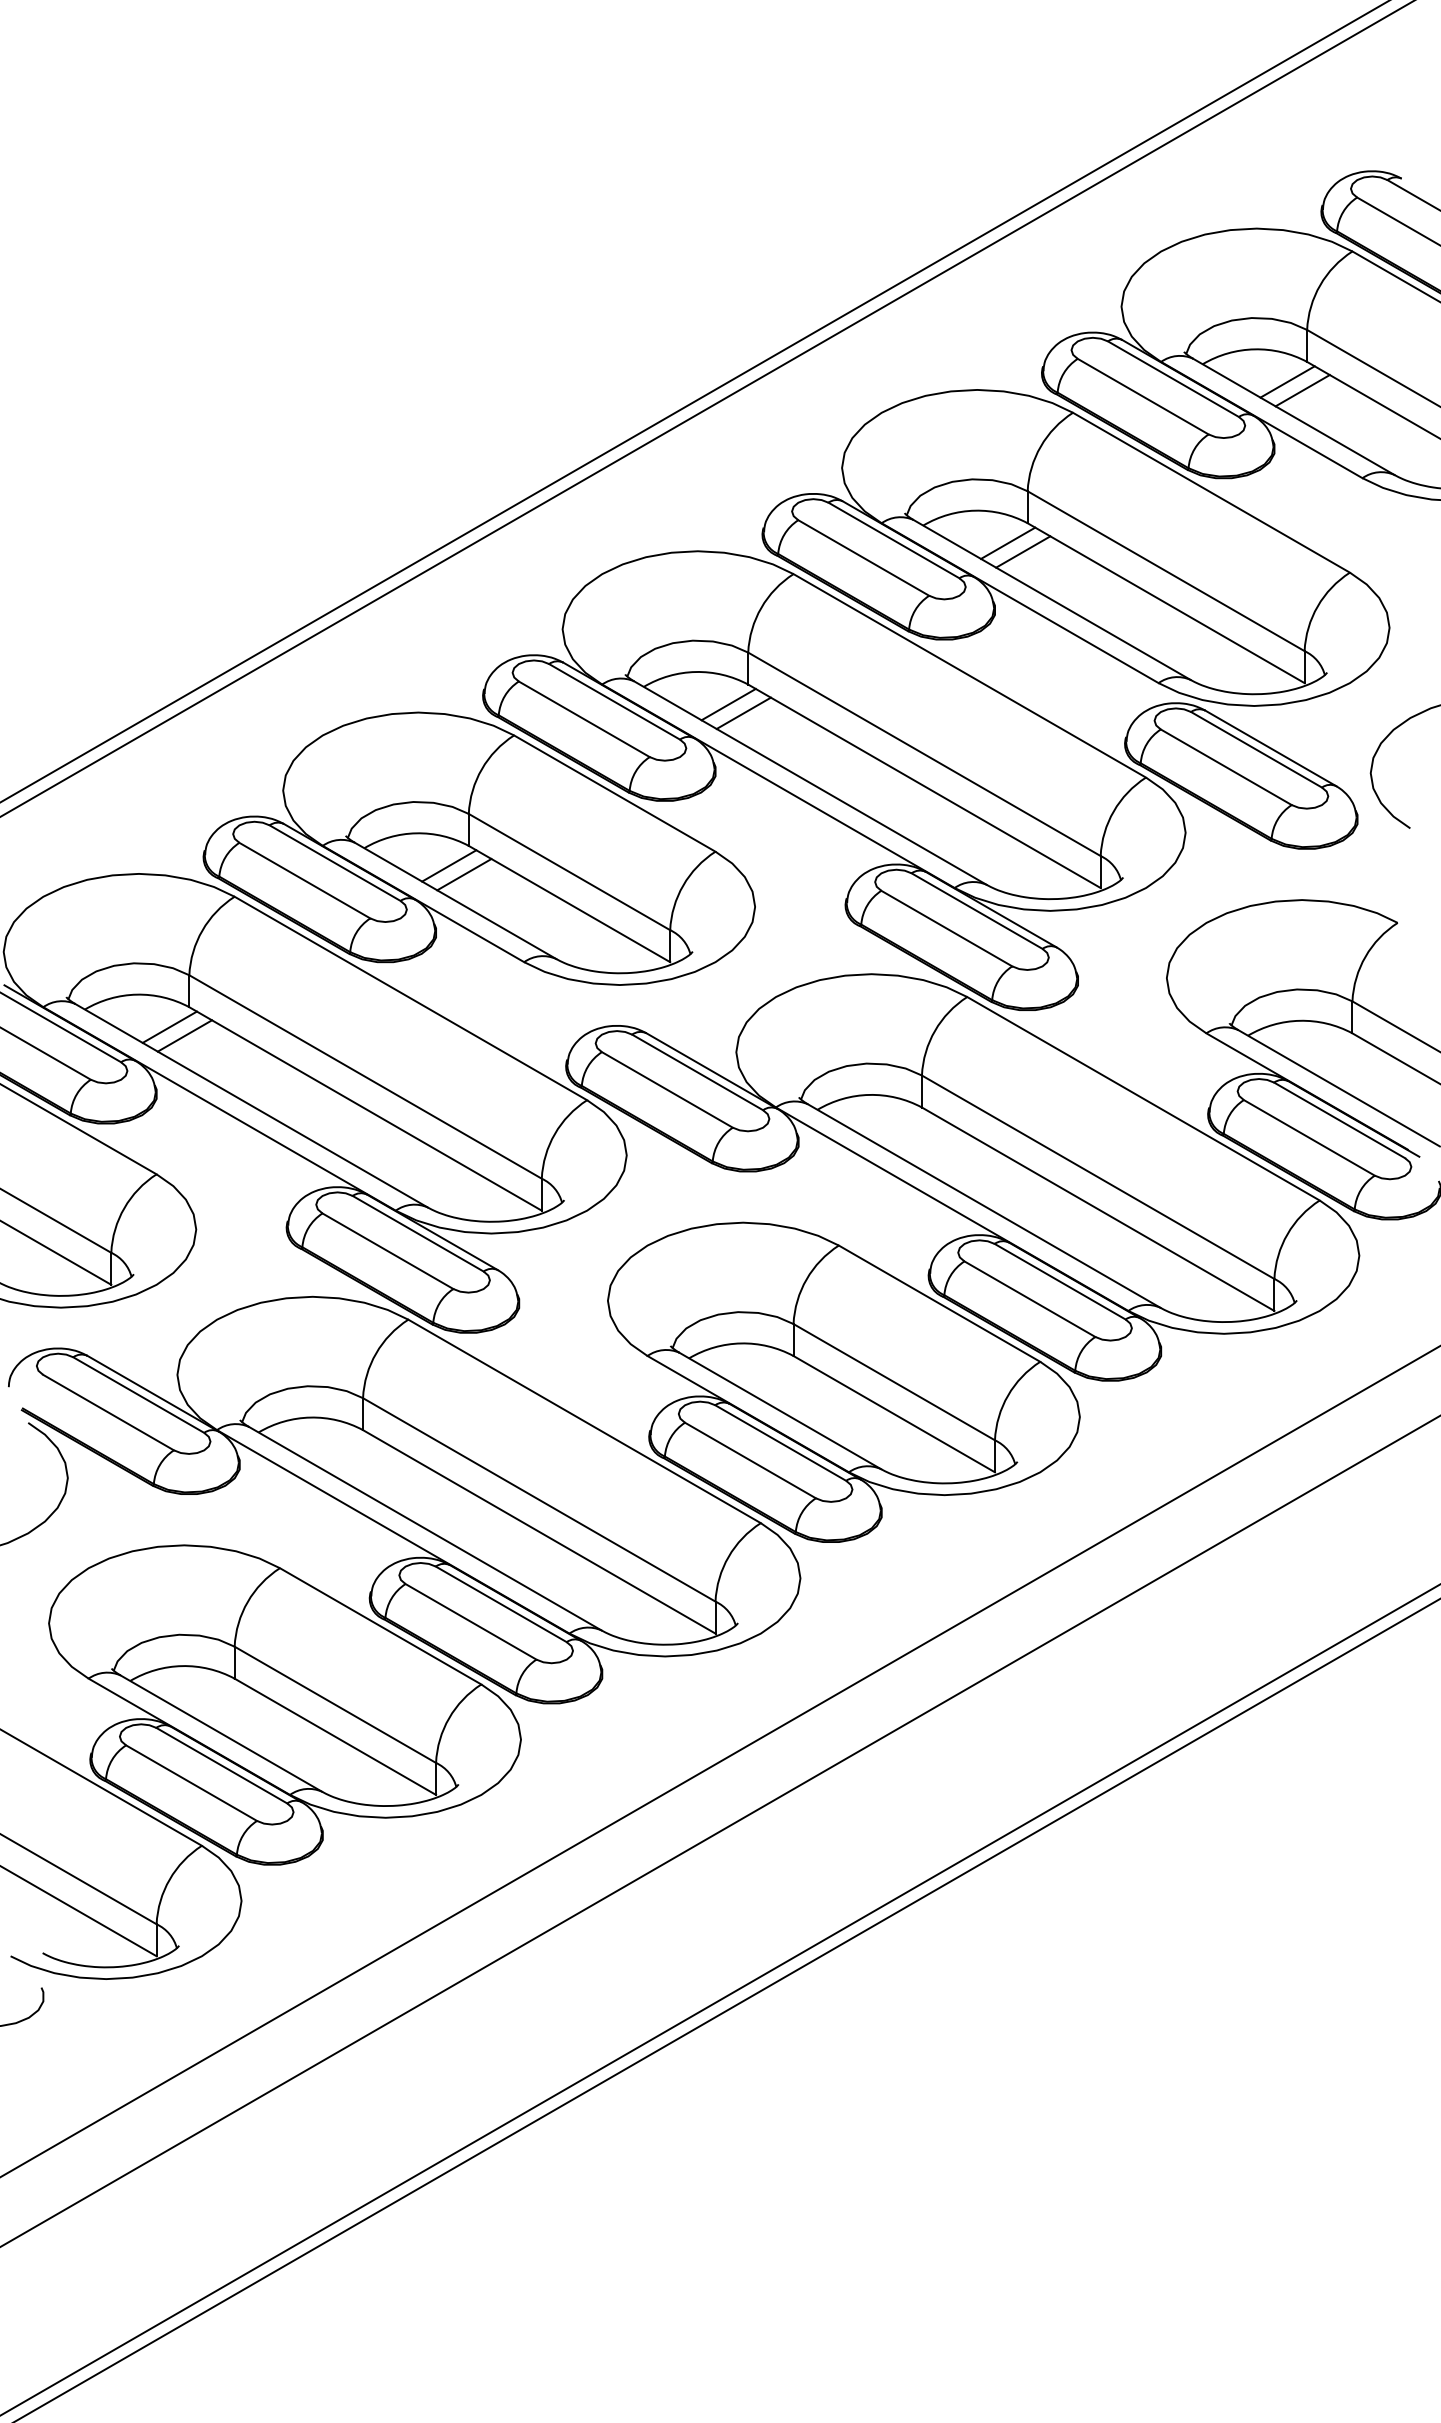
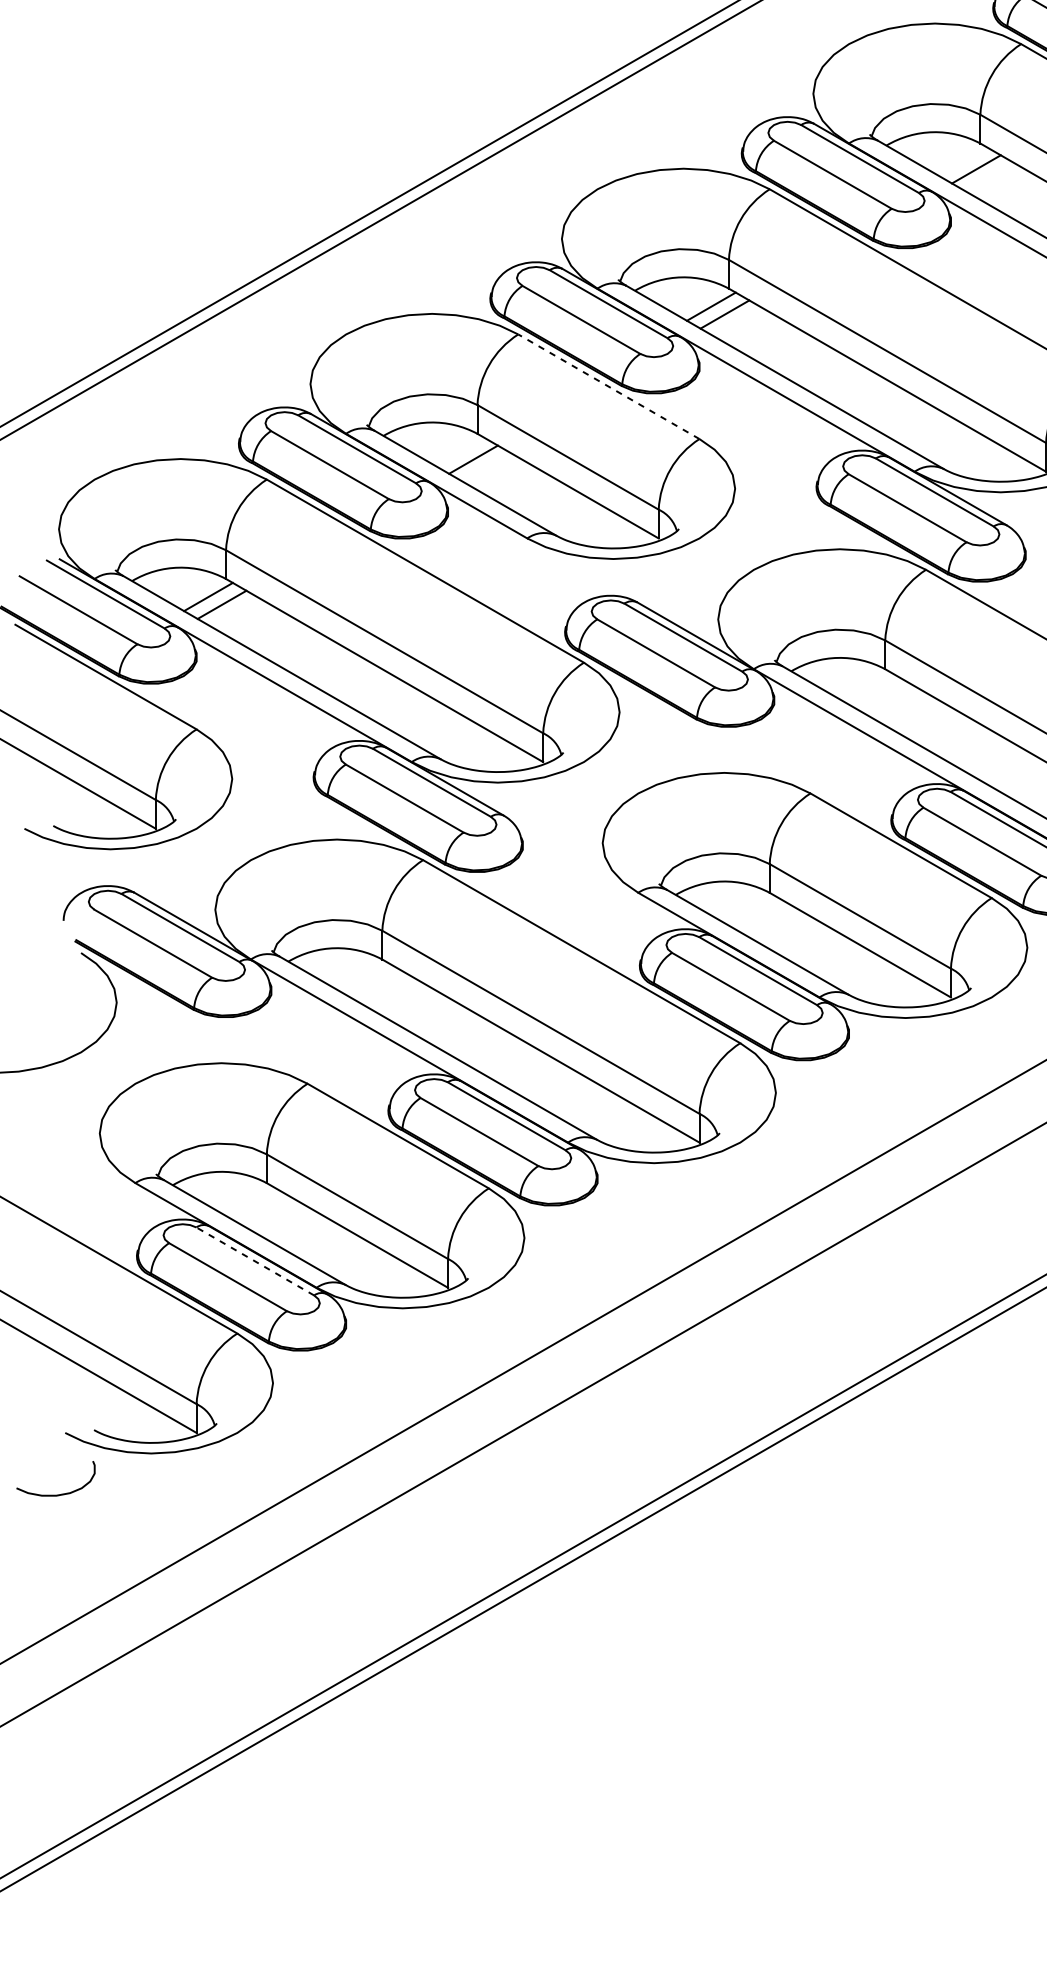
line: (1008, 542) -> (963, 160), removed
line: (614, 793) -> (608, 386), solid -> dashed
line: (449, 865) -> (460, 451), removed
line: (221, 1765) -> (254, 1261), solid -> dashed

